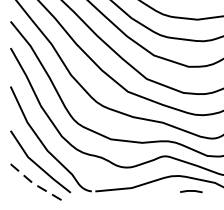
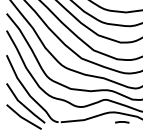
line: (36, 185) -> (23, 118), dashed -> solid

